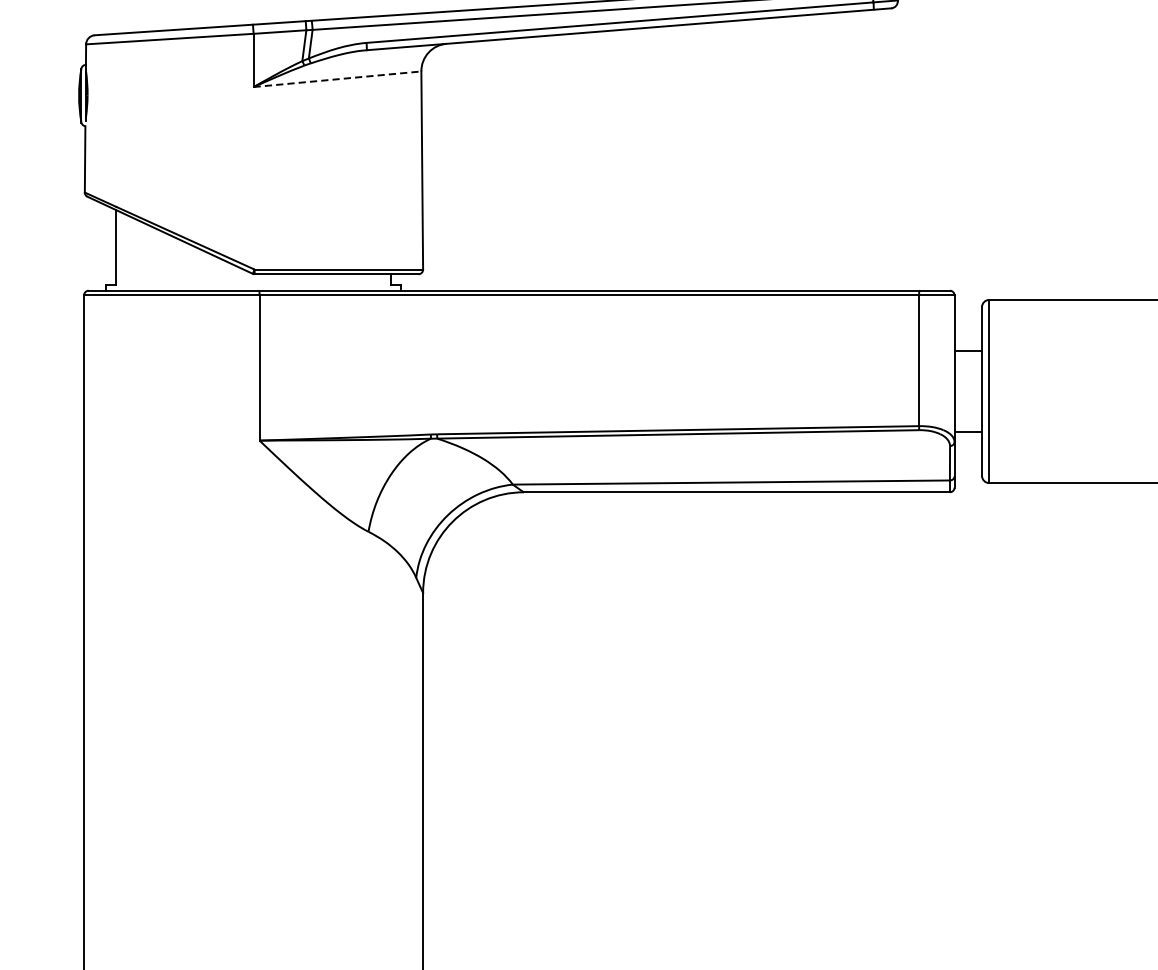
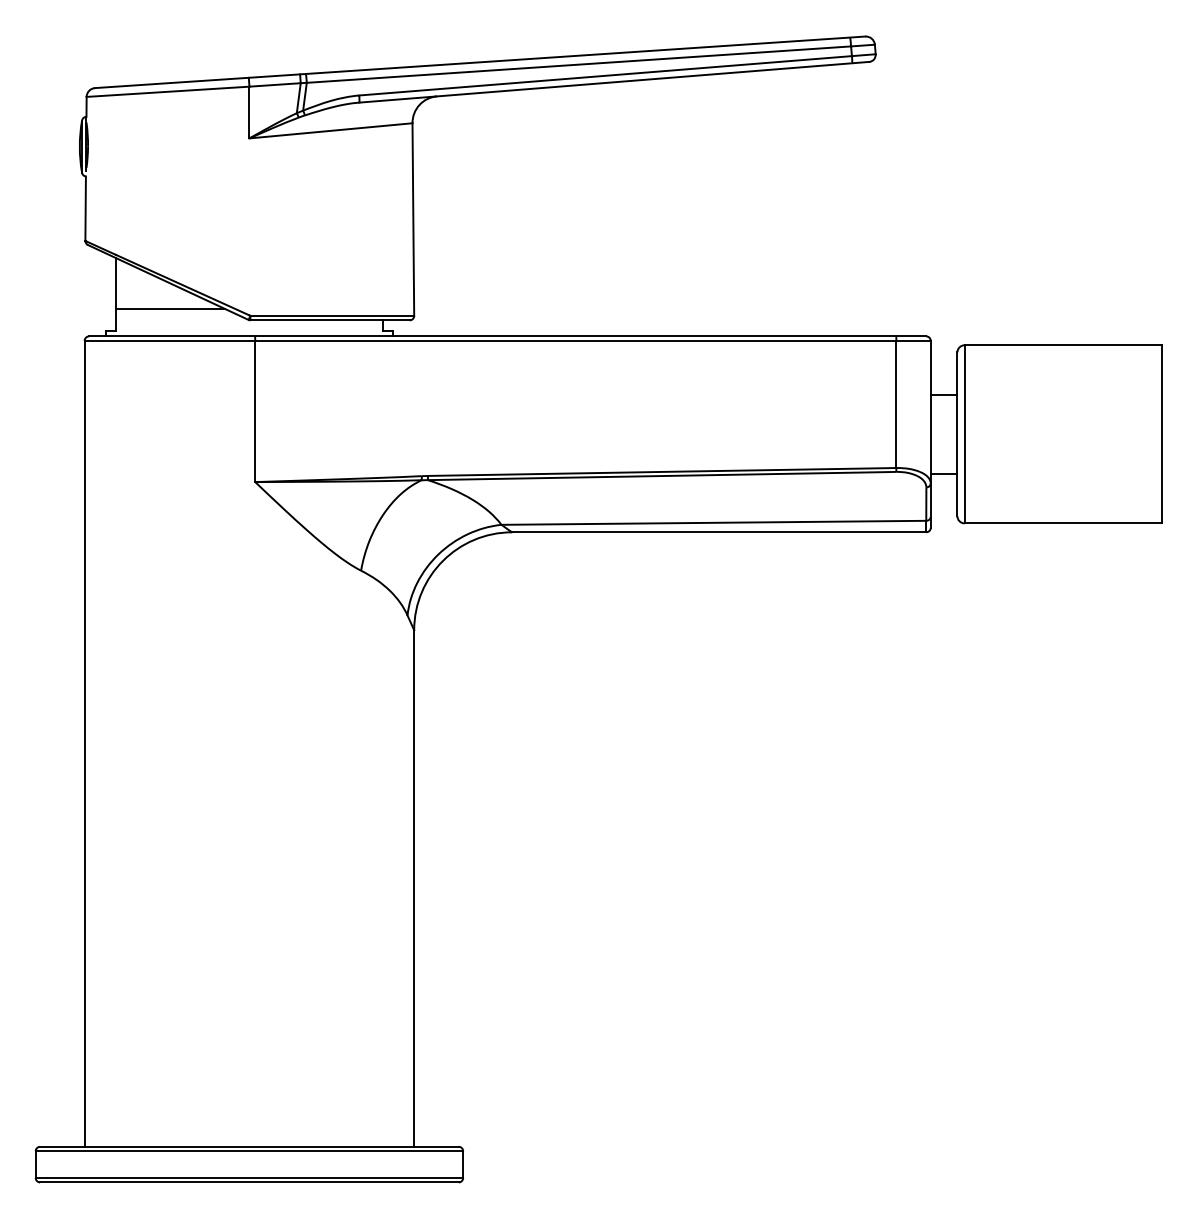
line: (337, 78) -> (330, 130), dashed -> solid
line: (171, 262) -> (169, 308), added

